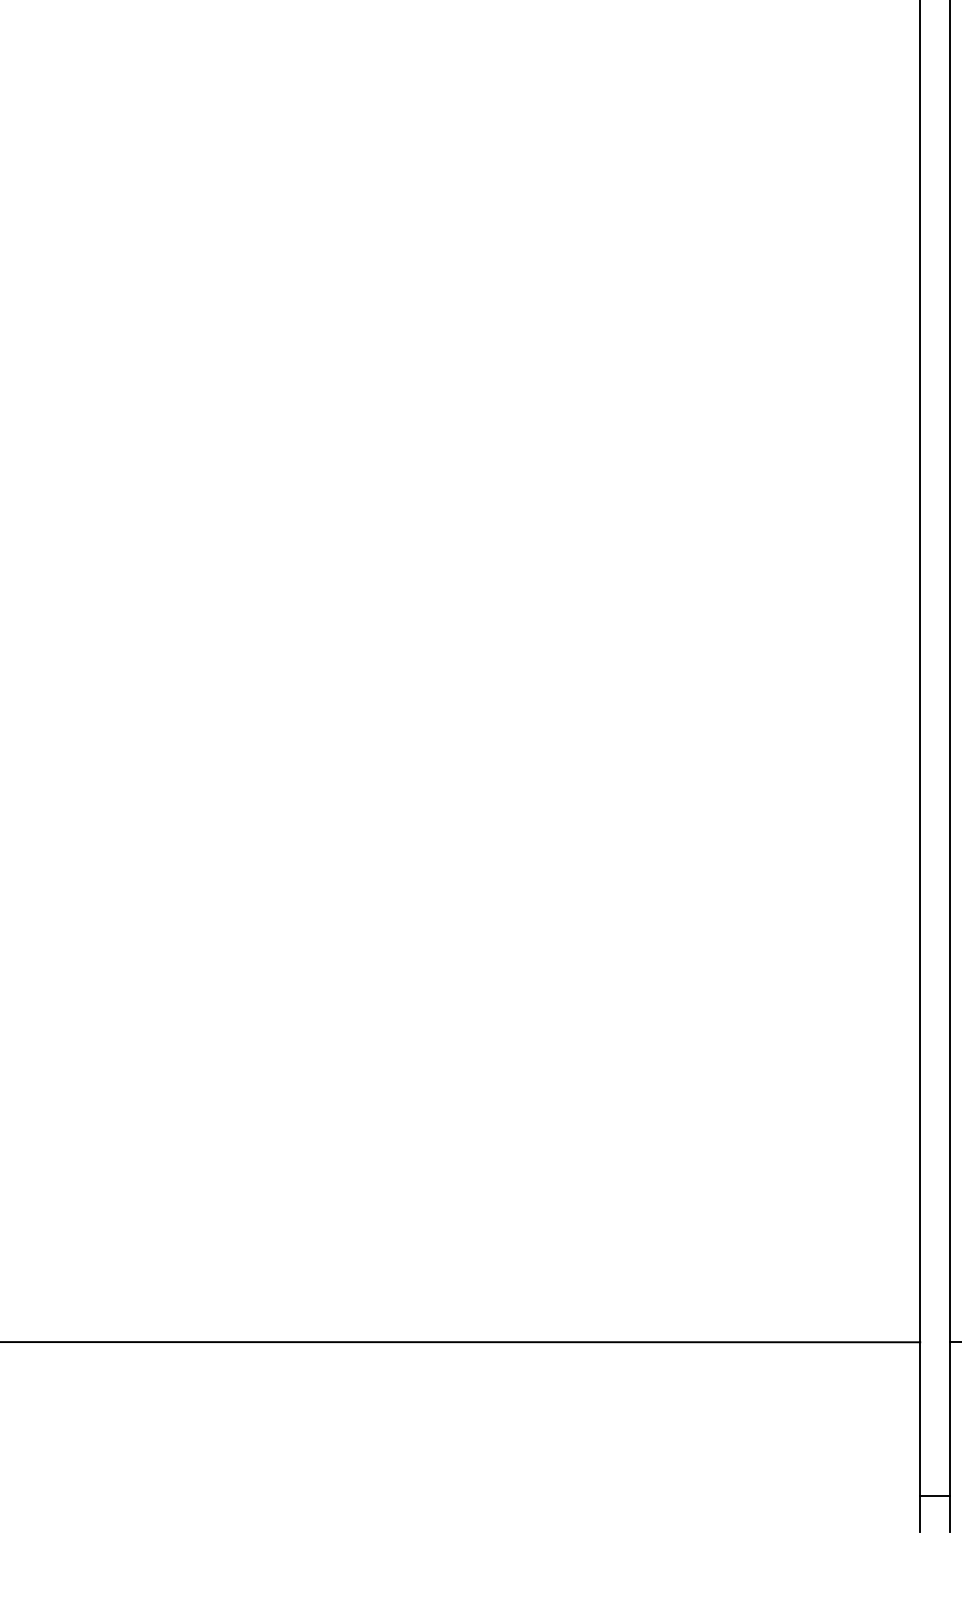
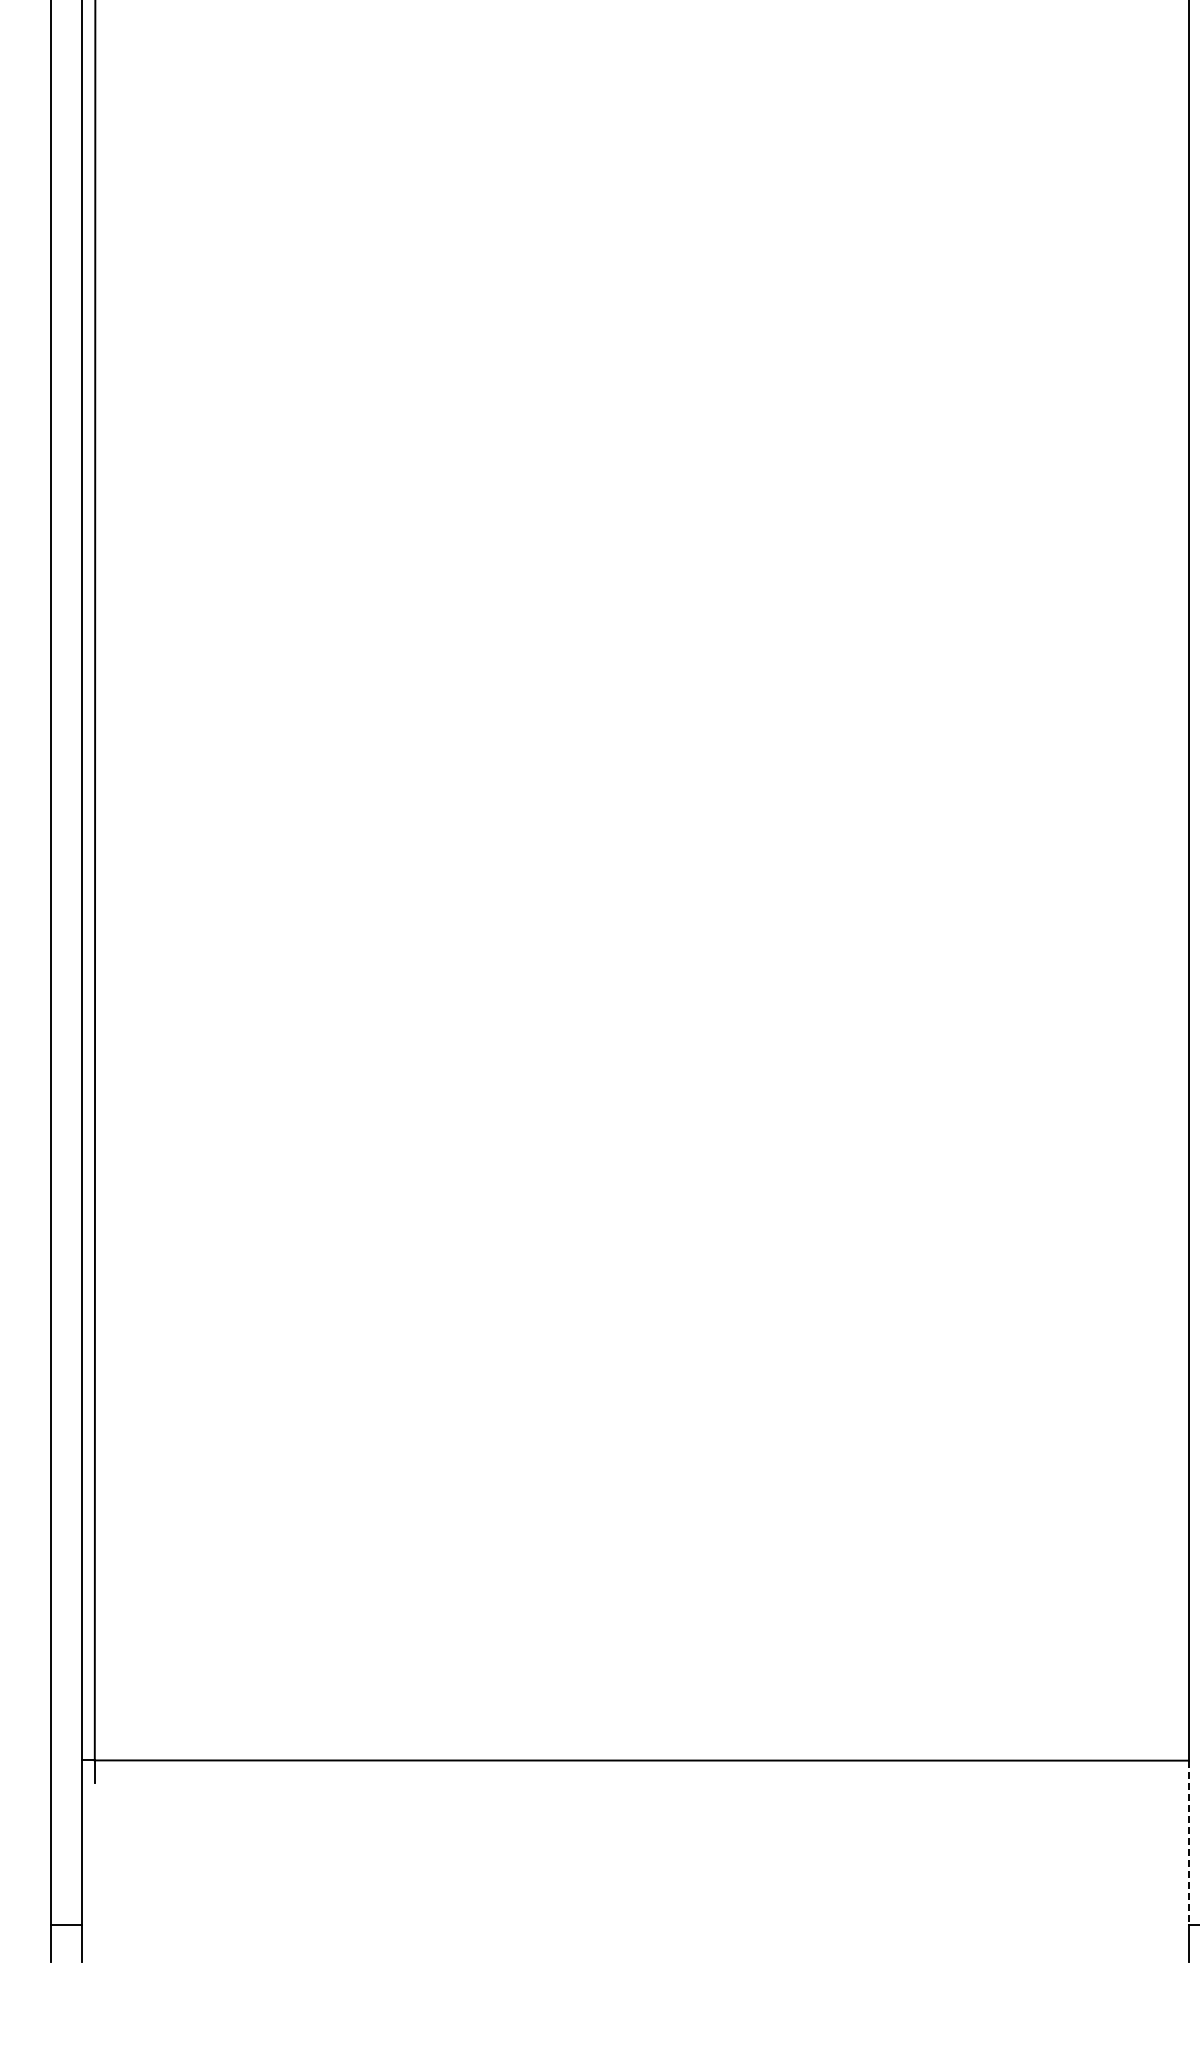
line: (920, 1419) -> (1188, 1842), solid -> dashed

